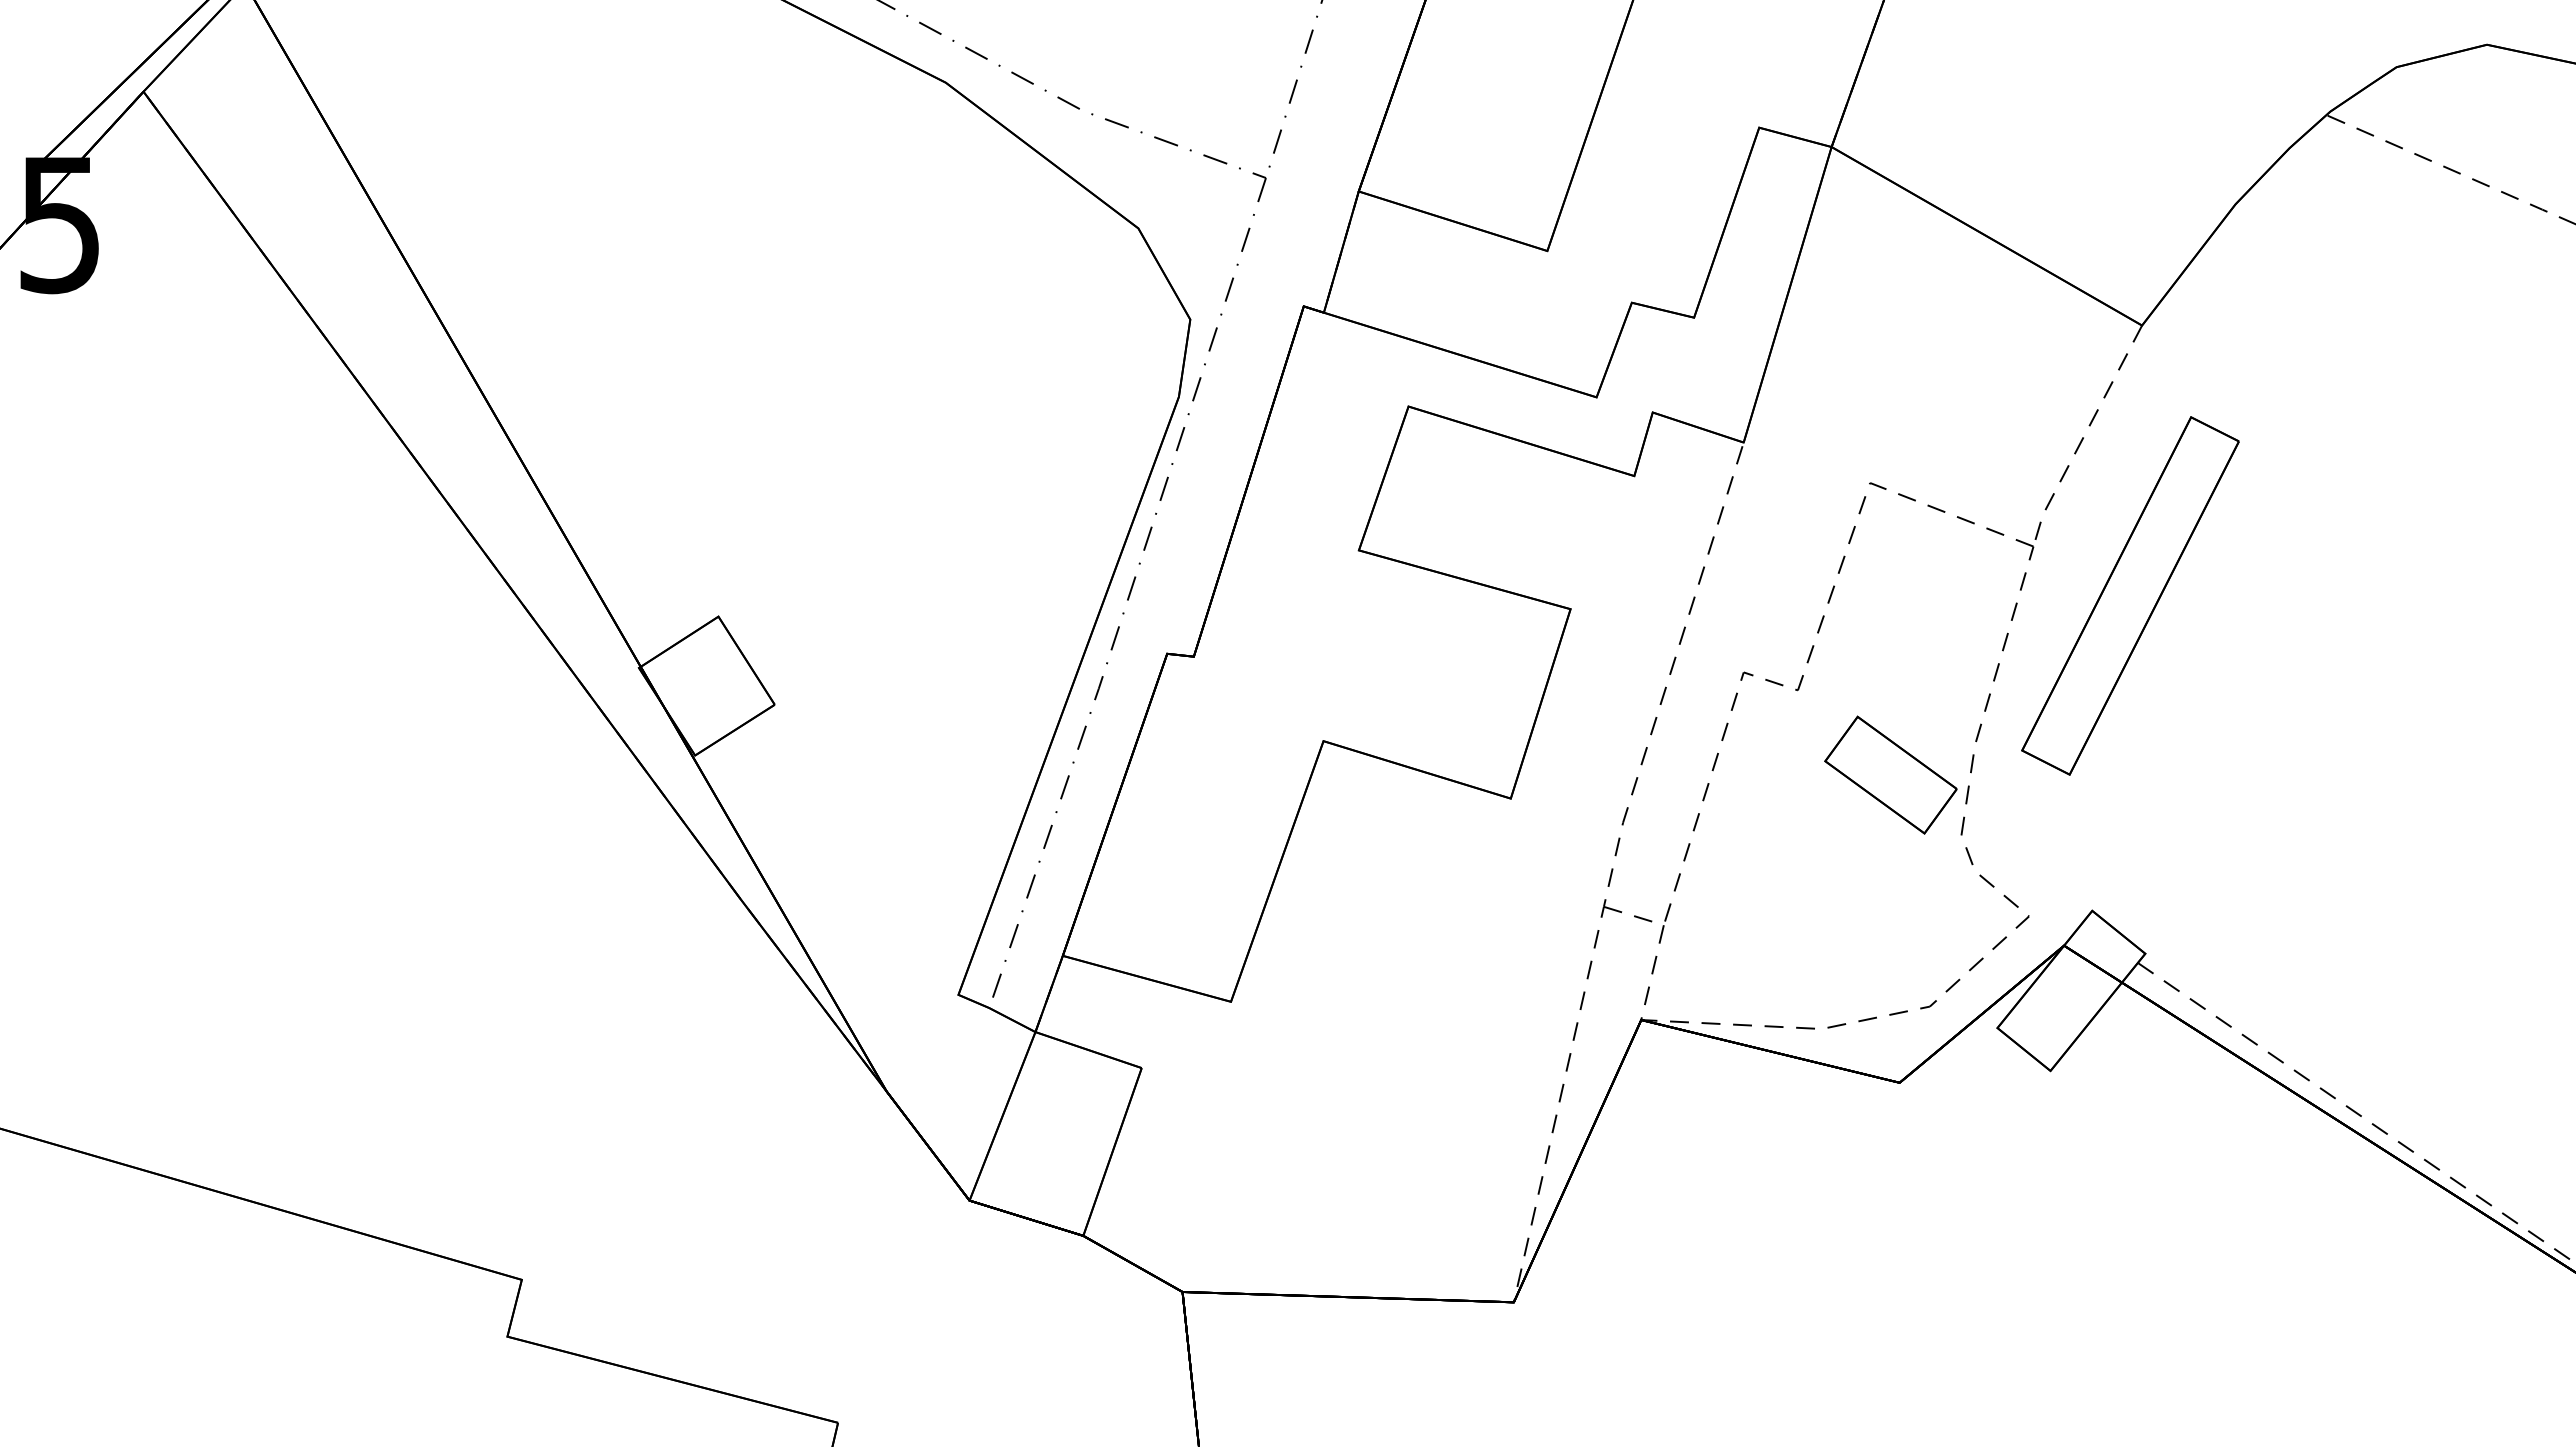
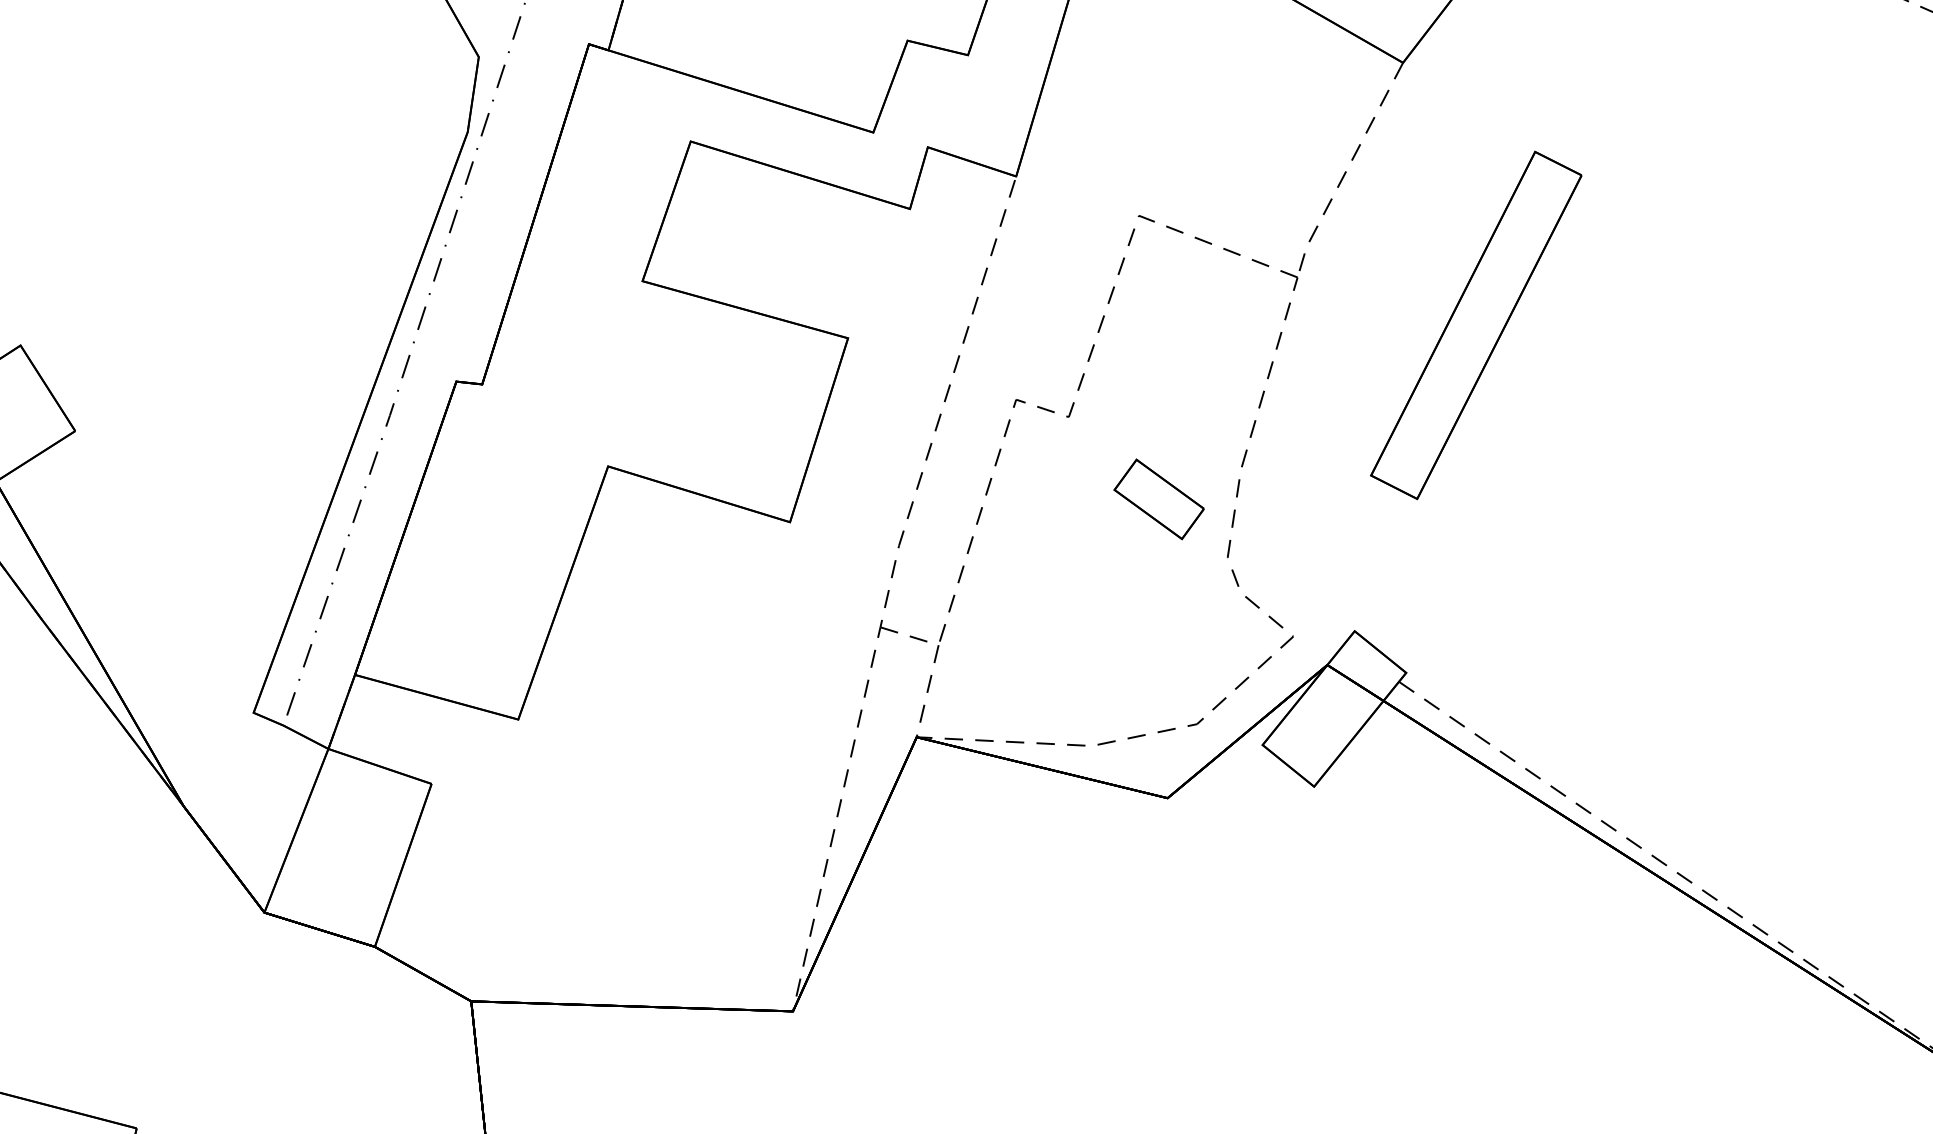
part: (2130, 595) -> (1476, 324), moved
part: (1890, 774) -> (1158, 498), size x0.7

